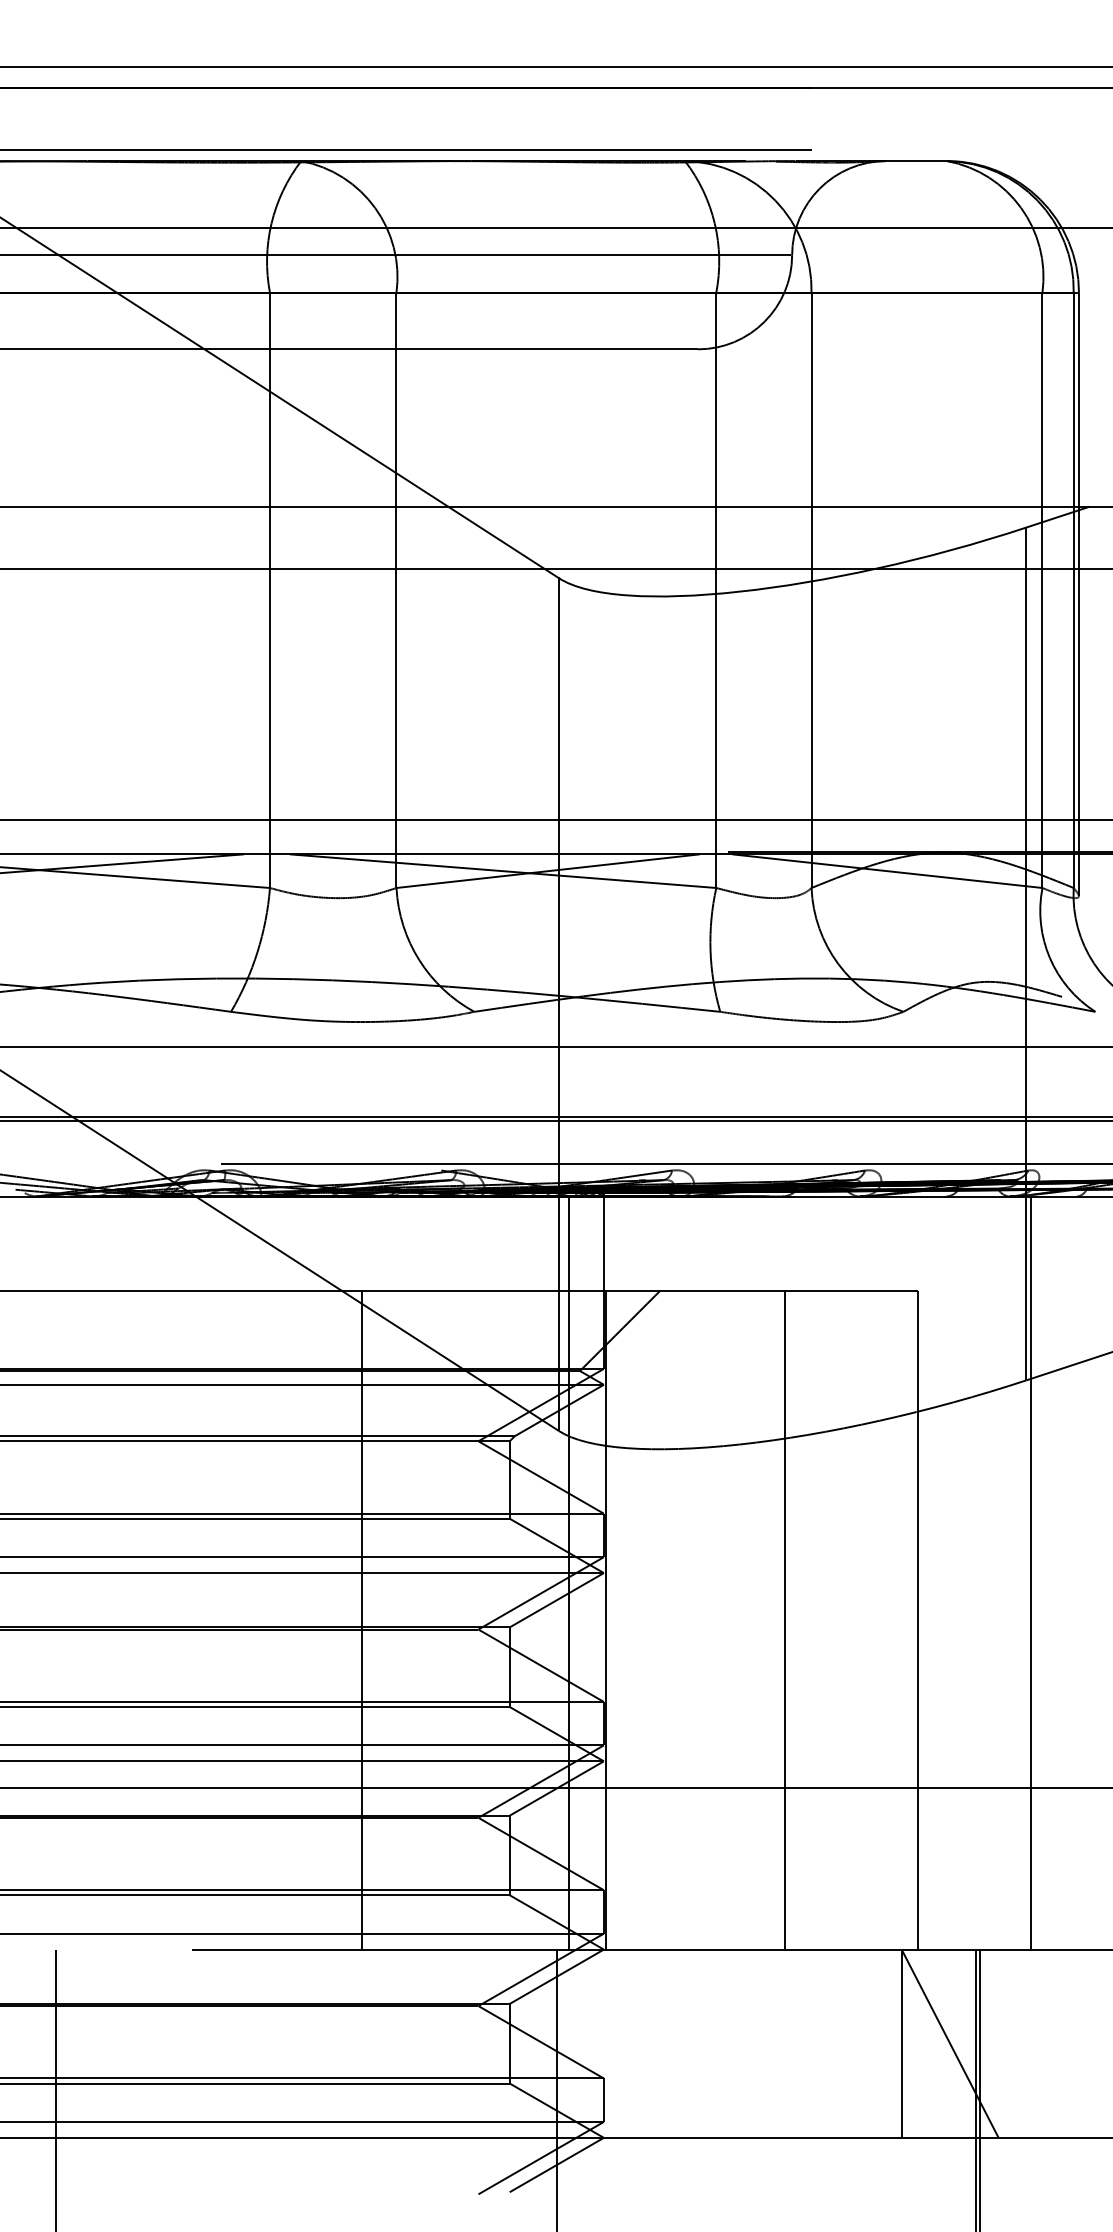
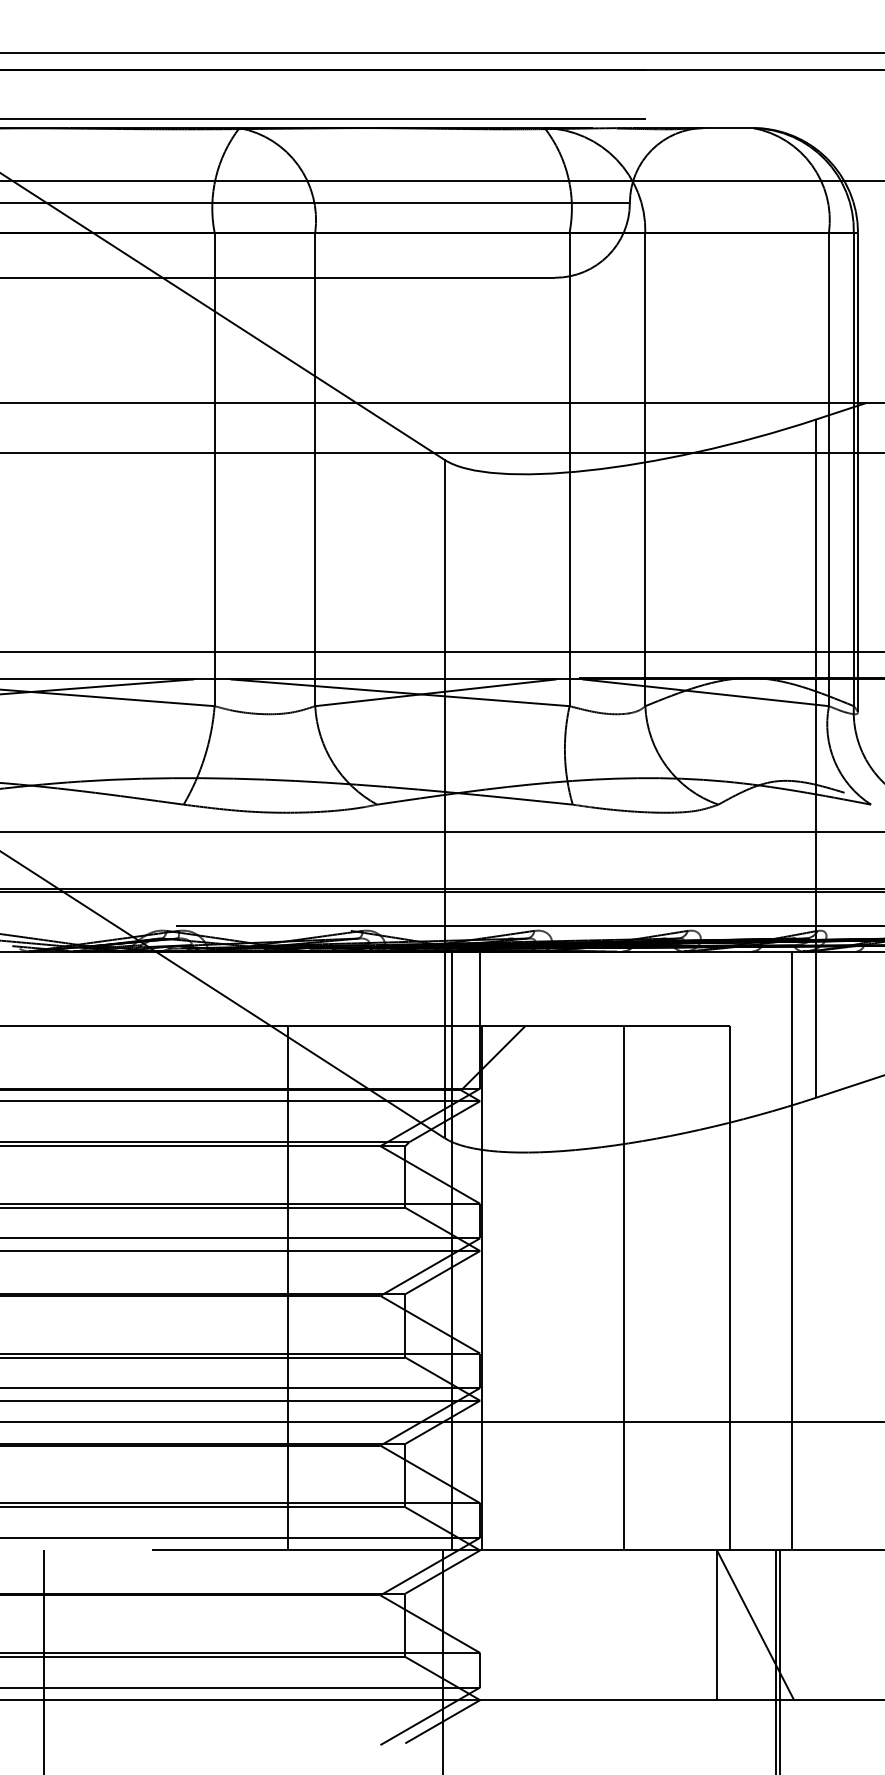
line: (1031, 1572) -> (792, 1250), moved

